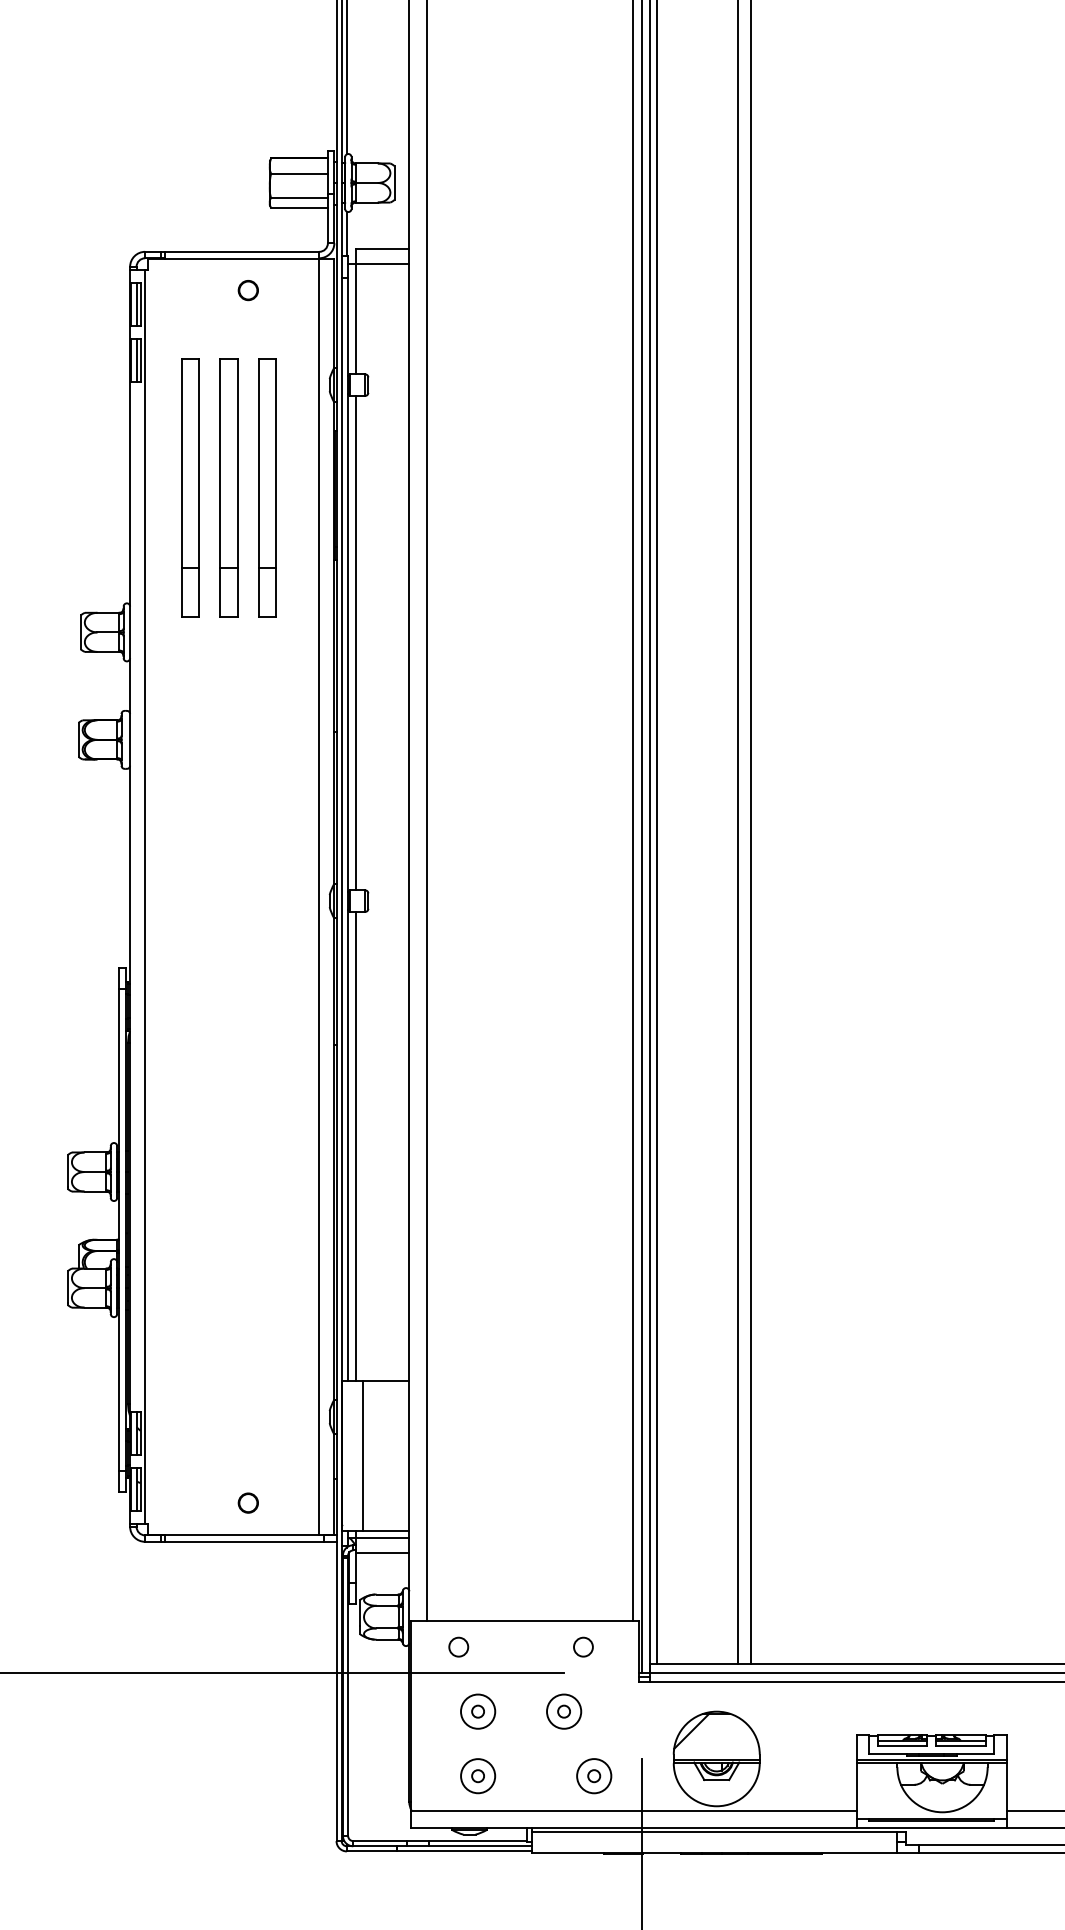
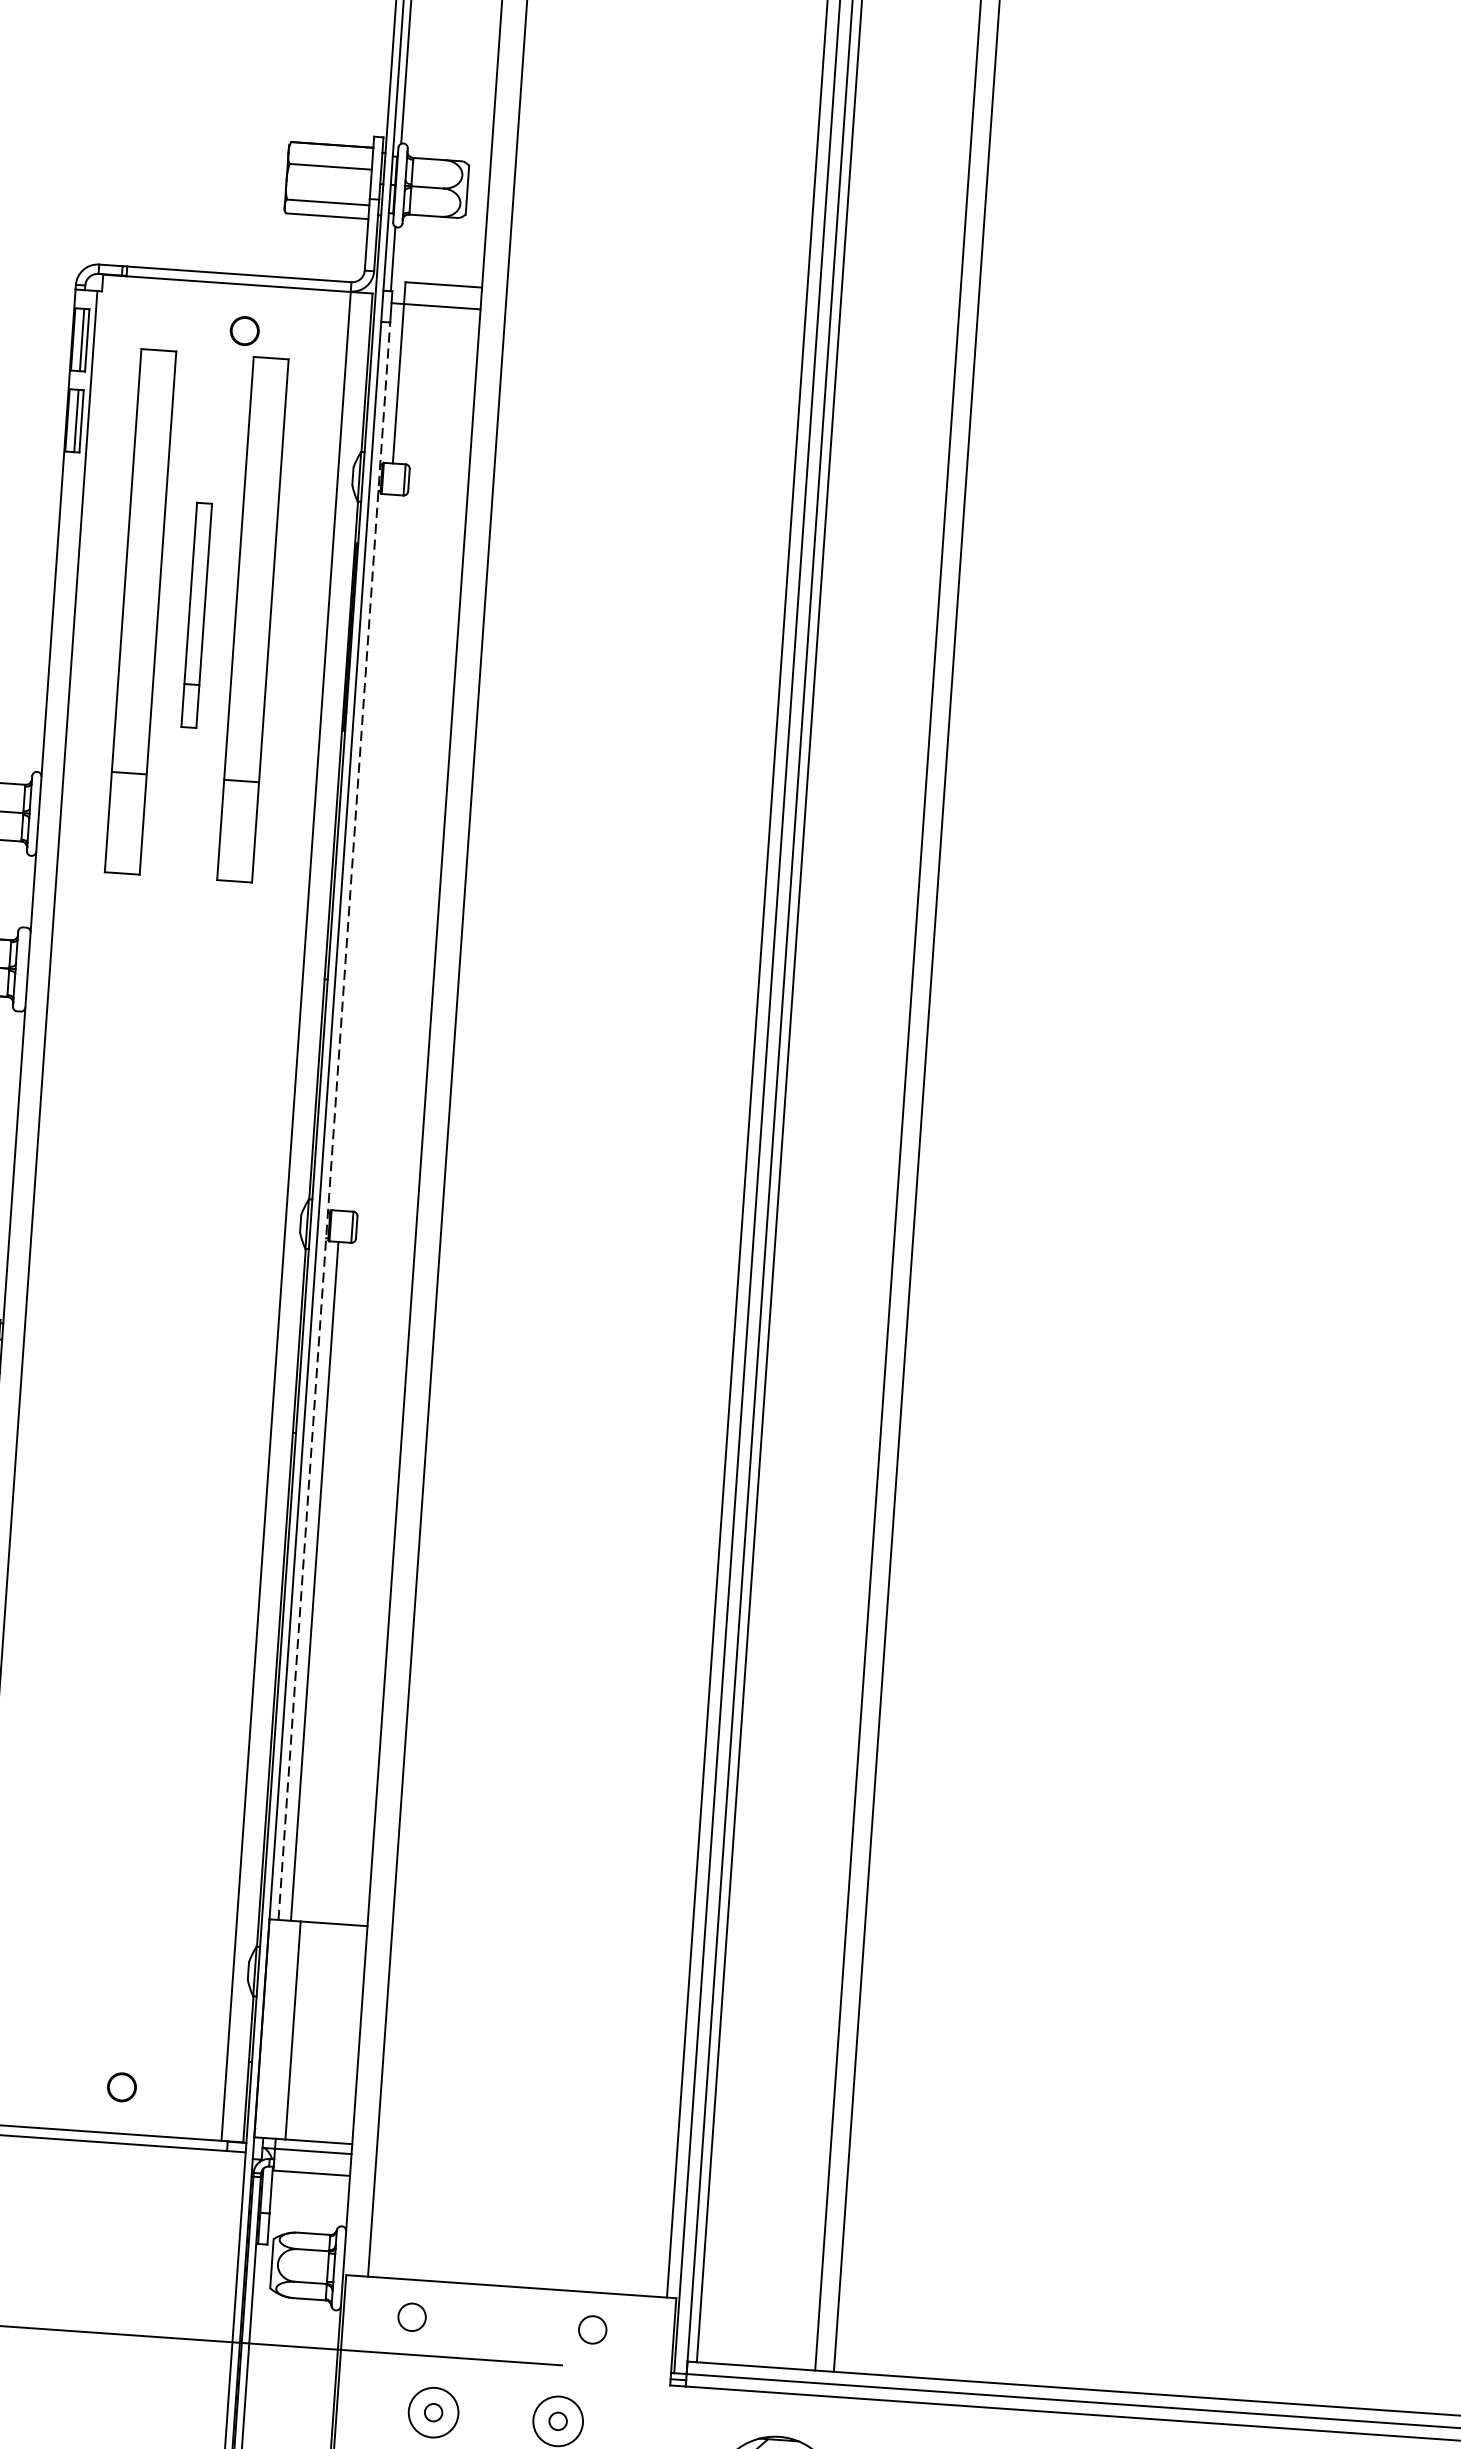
part: (190, 487) -> (141, 610), size x1.4
part: (228, 487) -> (196, 614), size x0.6
part: (267, 487) -> (252, 618), size x1.4
line: (356, 642) -> (365, 851), removed
line: (347, 828) -> (333, 1120), solid -> dashed

